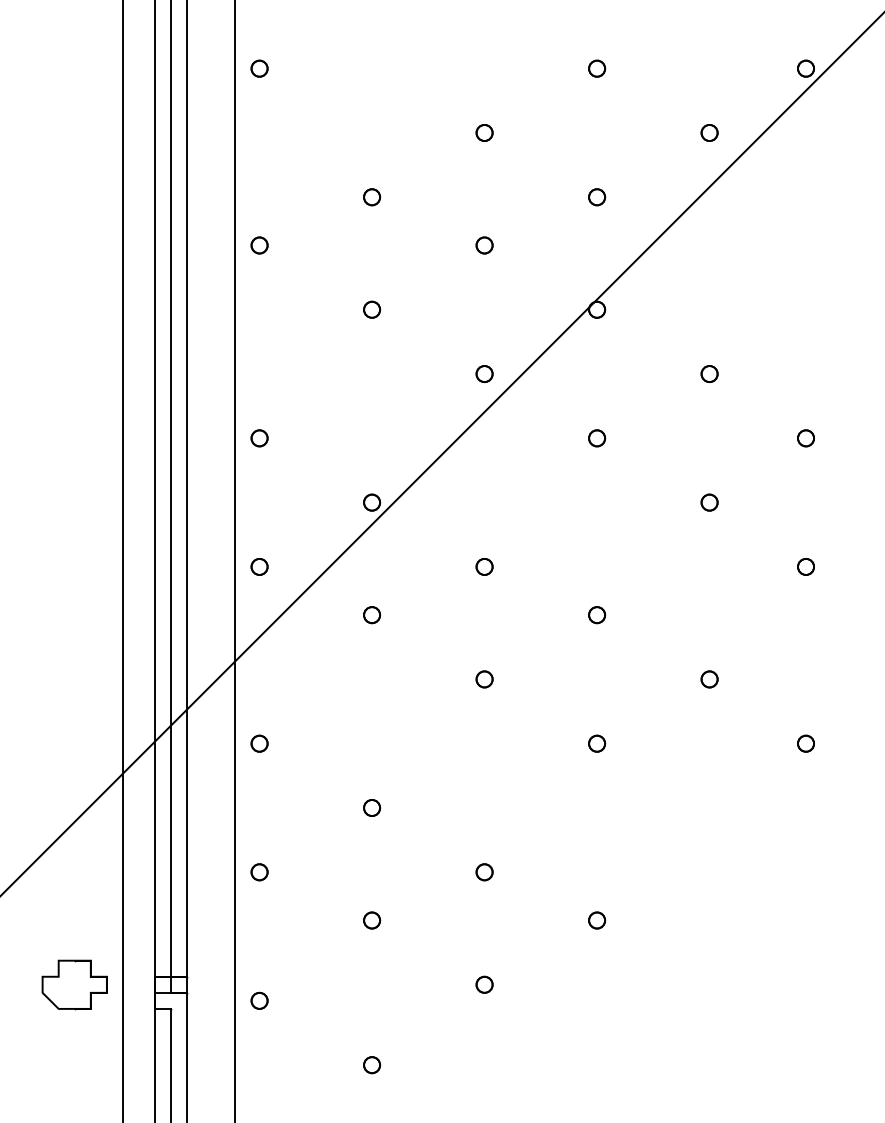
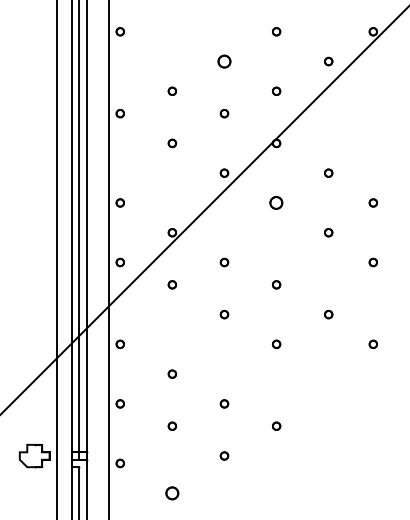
part: (484, 132) -> (224, 61), size x1.6
part: (596, 437) -> (276, 202), size x1.6
part: (372, 1063) -> (172, 492), size x1.6

